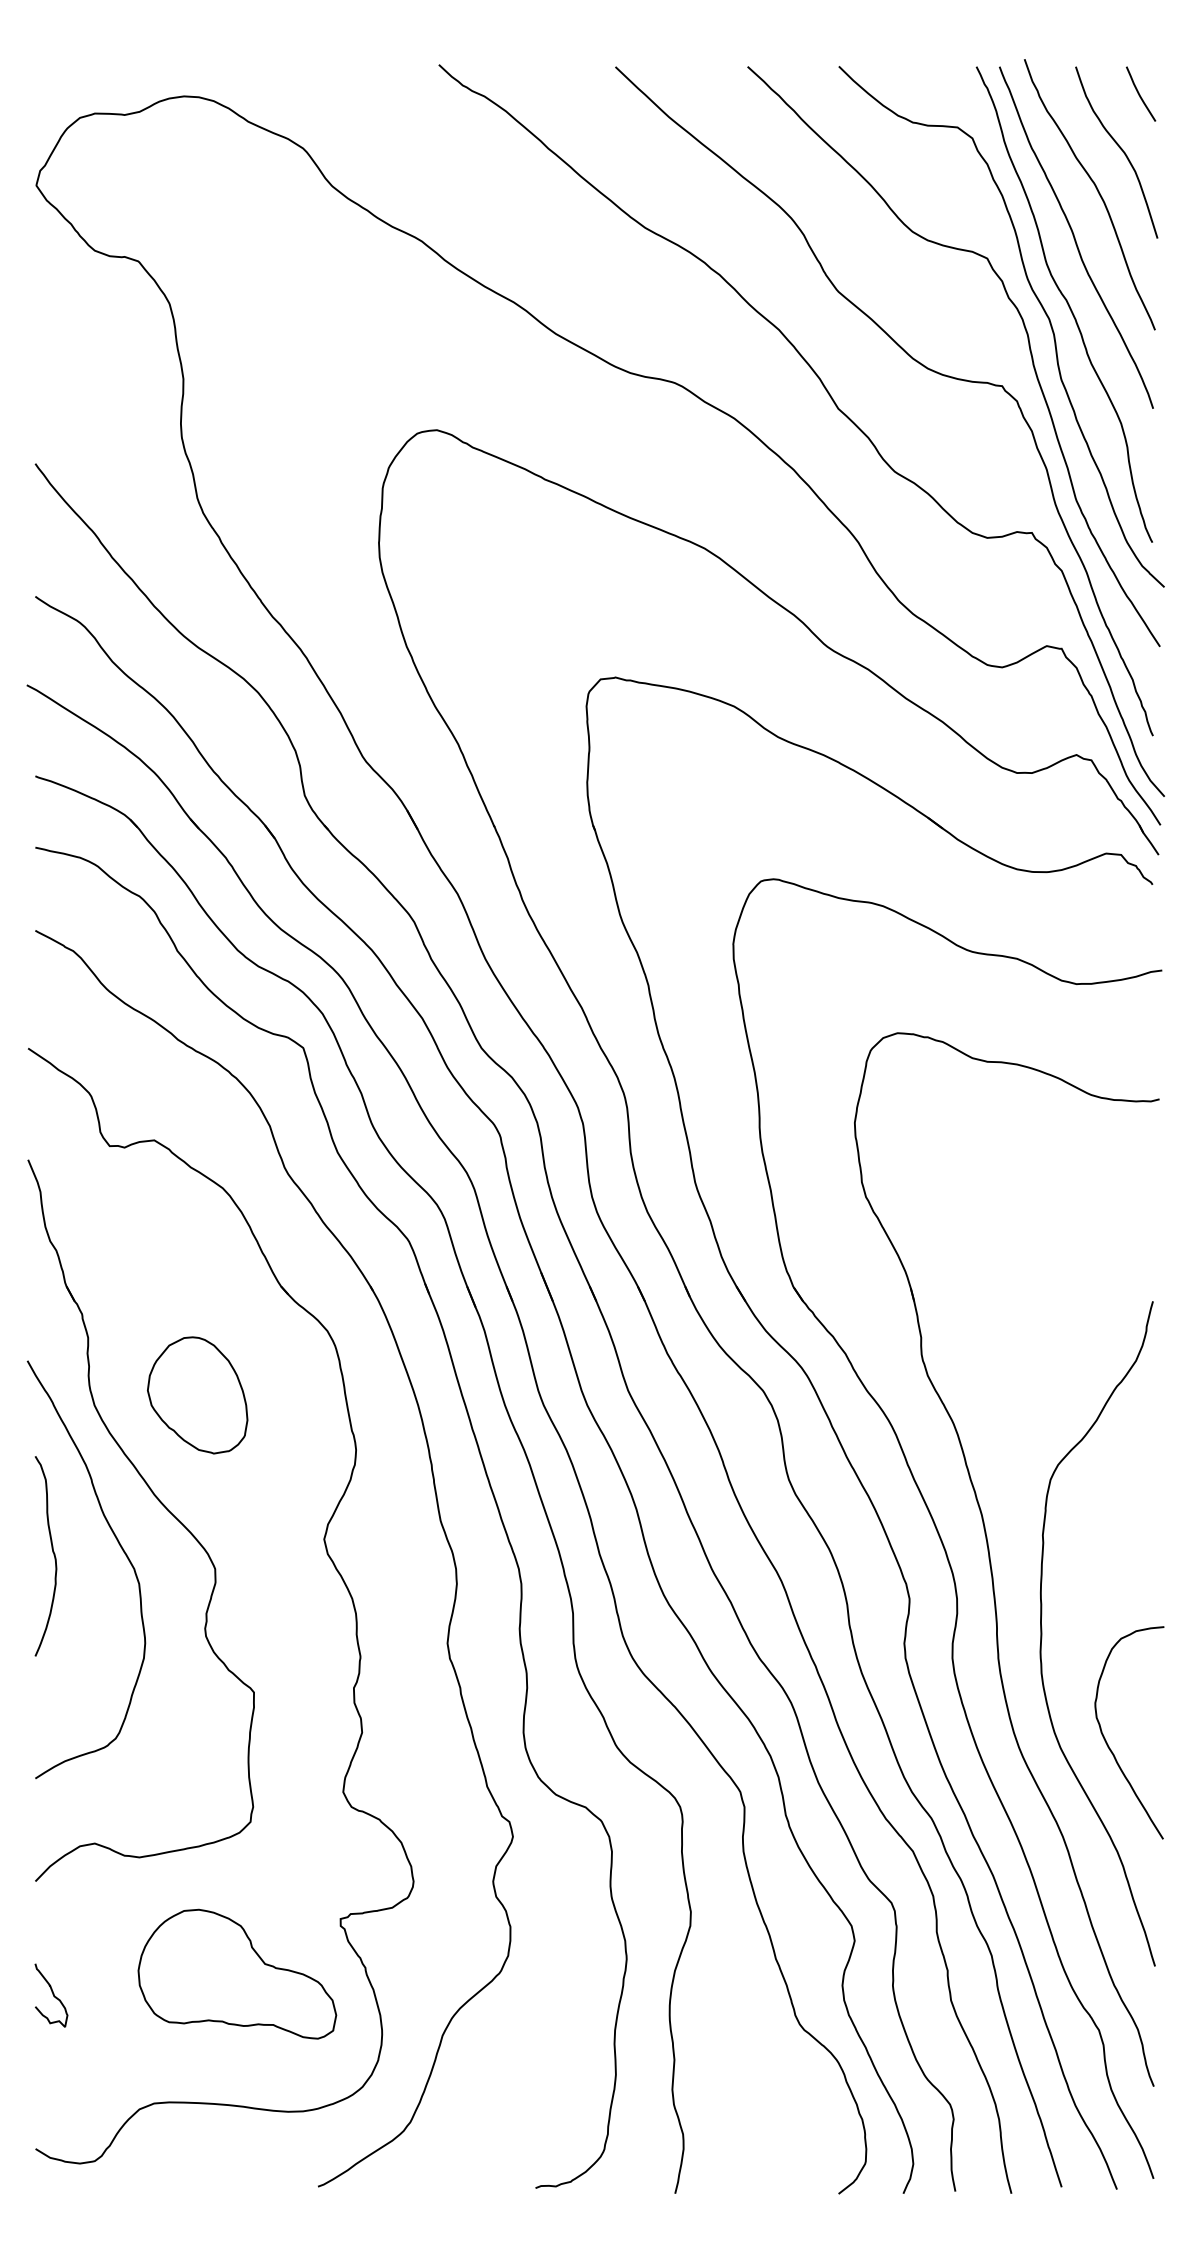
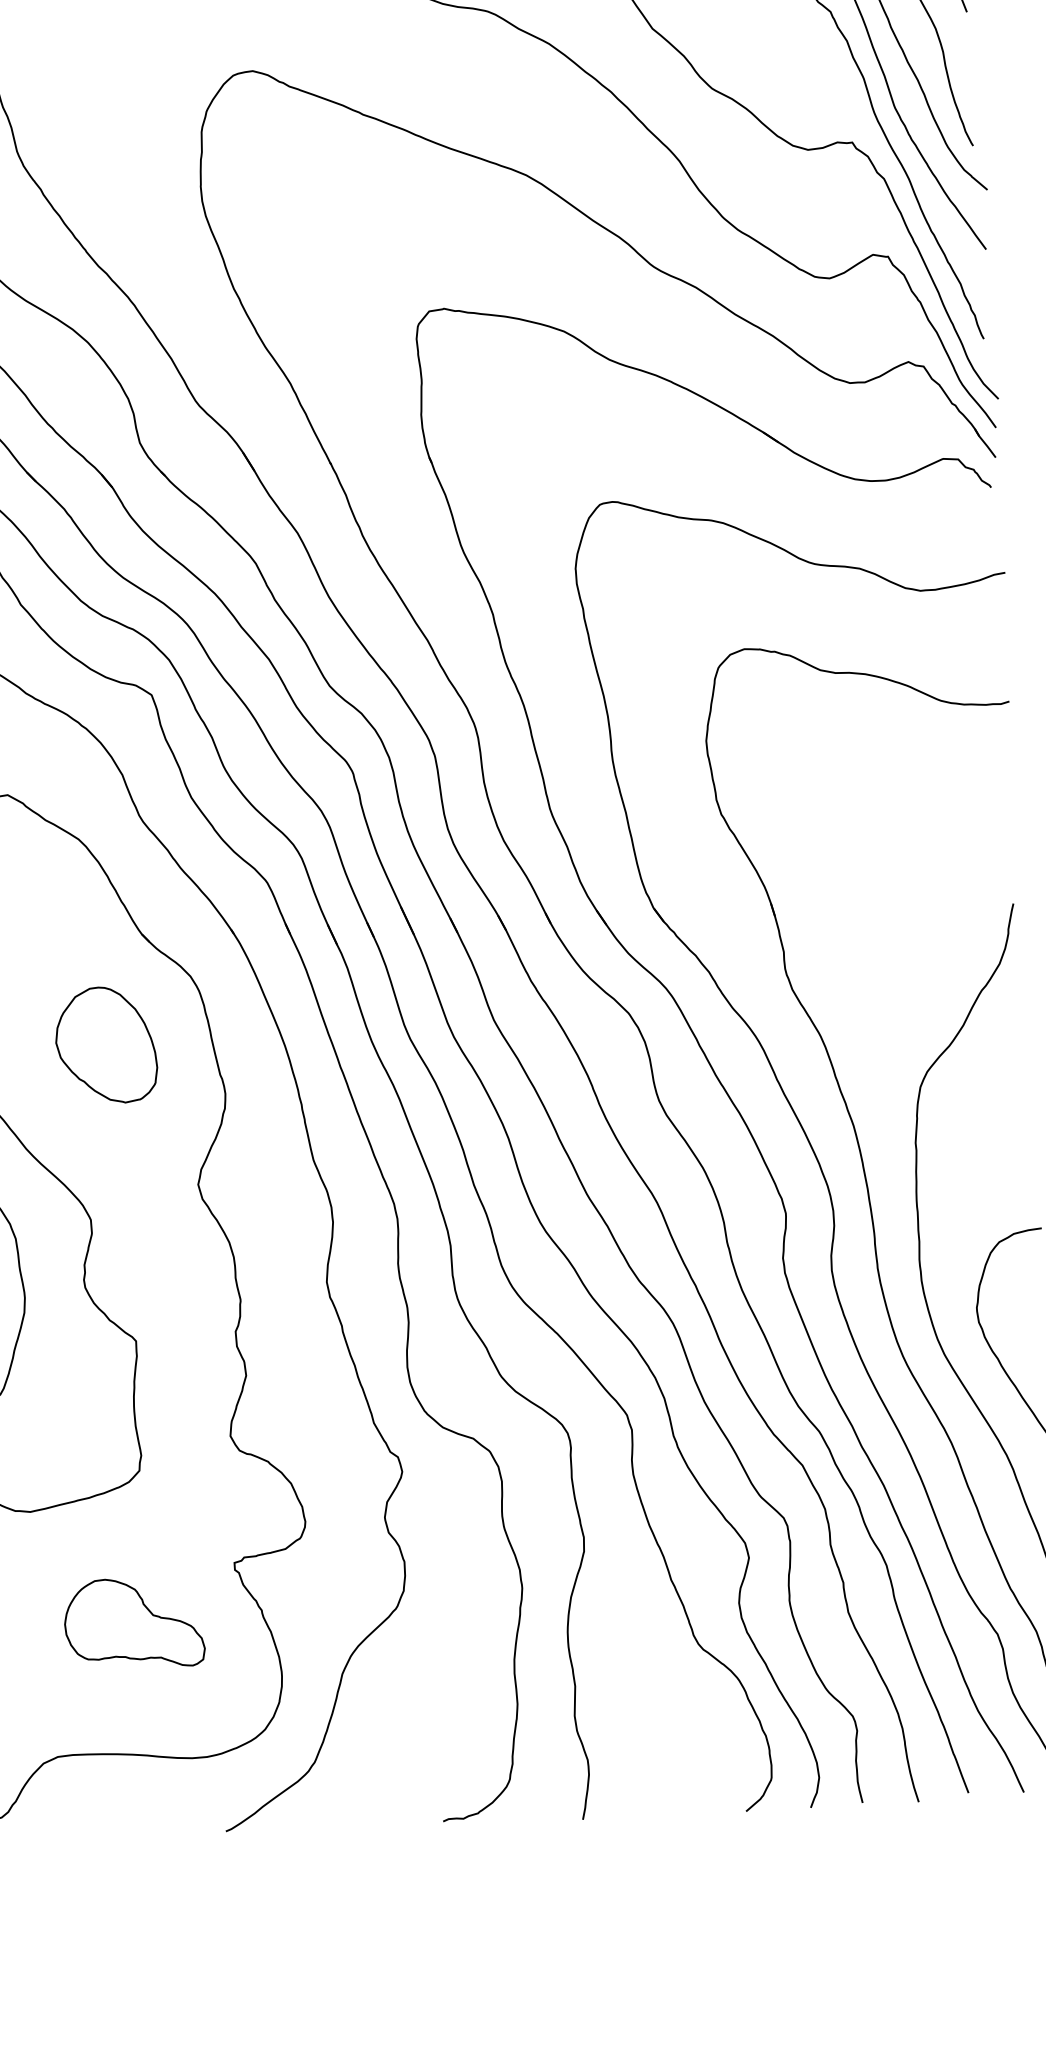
part: (197, 1395) -> (106, 1045), moved
part: (237, 1973) -> (134, 1622), size x0.7

